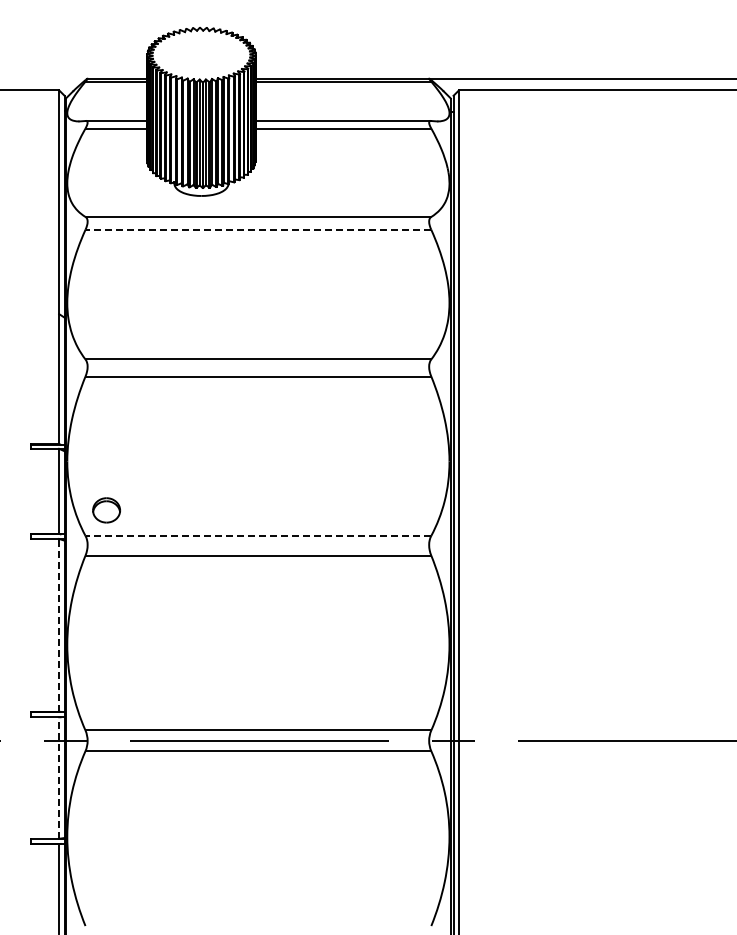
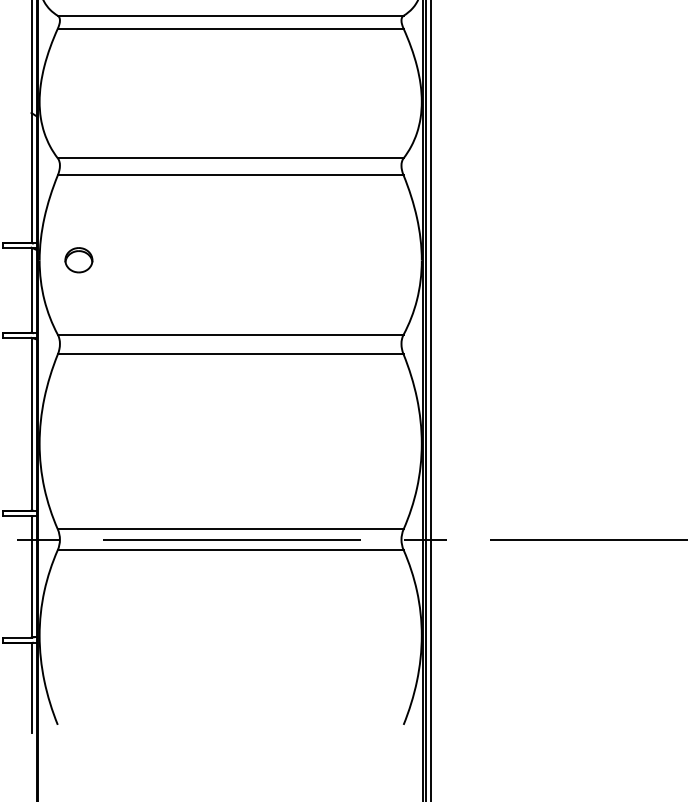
line: (258, 229) -> (230, 28), dashed -> solid
part: (106, 510) -> (78, 260), moved
line: (258, 535) -> (230, 334), dashed -> solid
line: (59, 624) -> (31, 423), dashed -> solid
line: (59, 778) -> (31, 577), dashed -> solid

